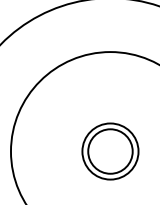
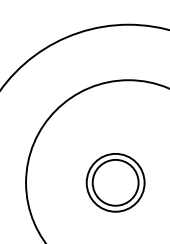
part: (110, 151) -> (115, 182), moved

